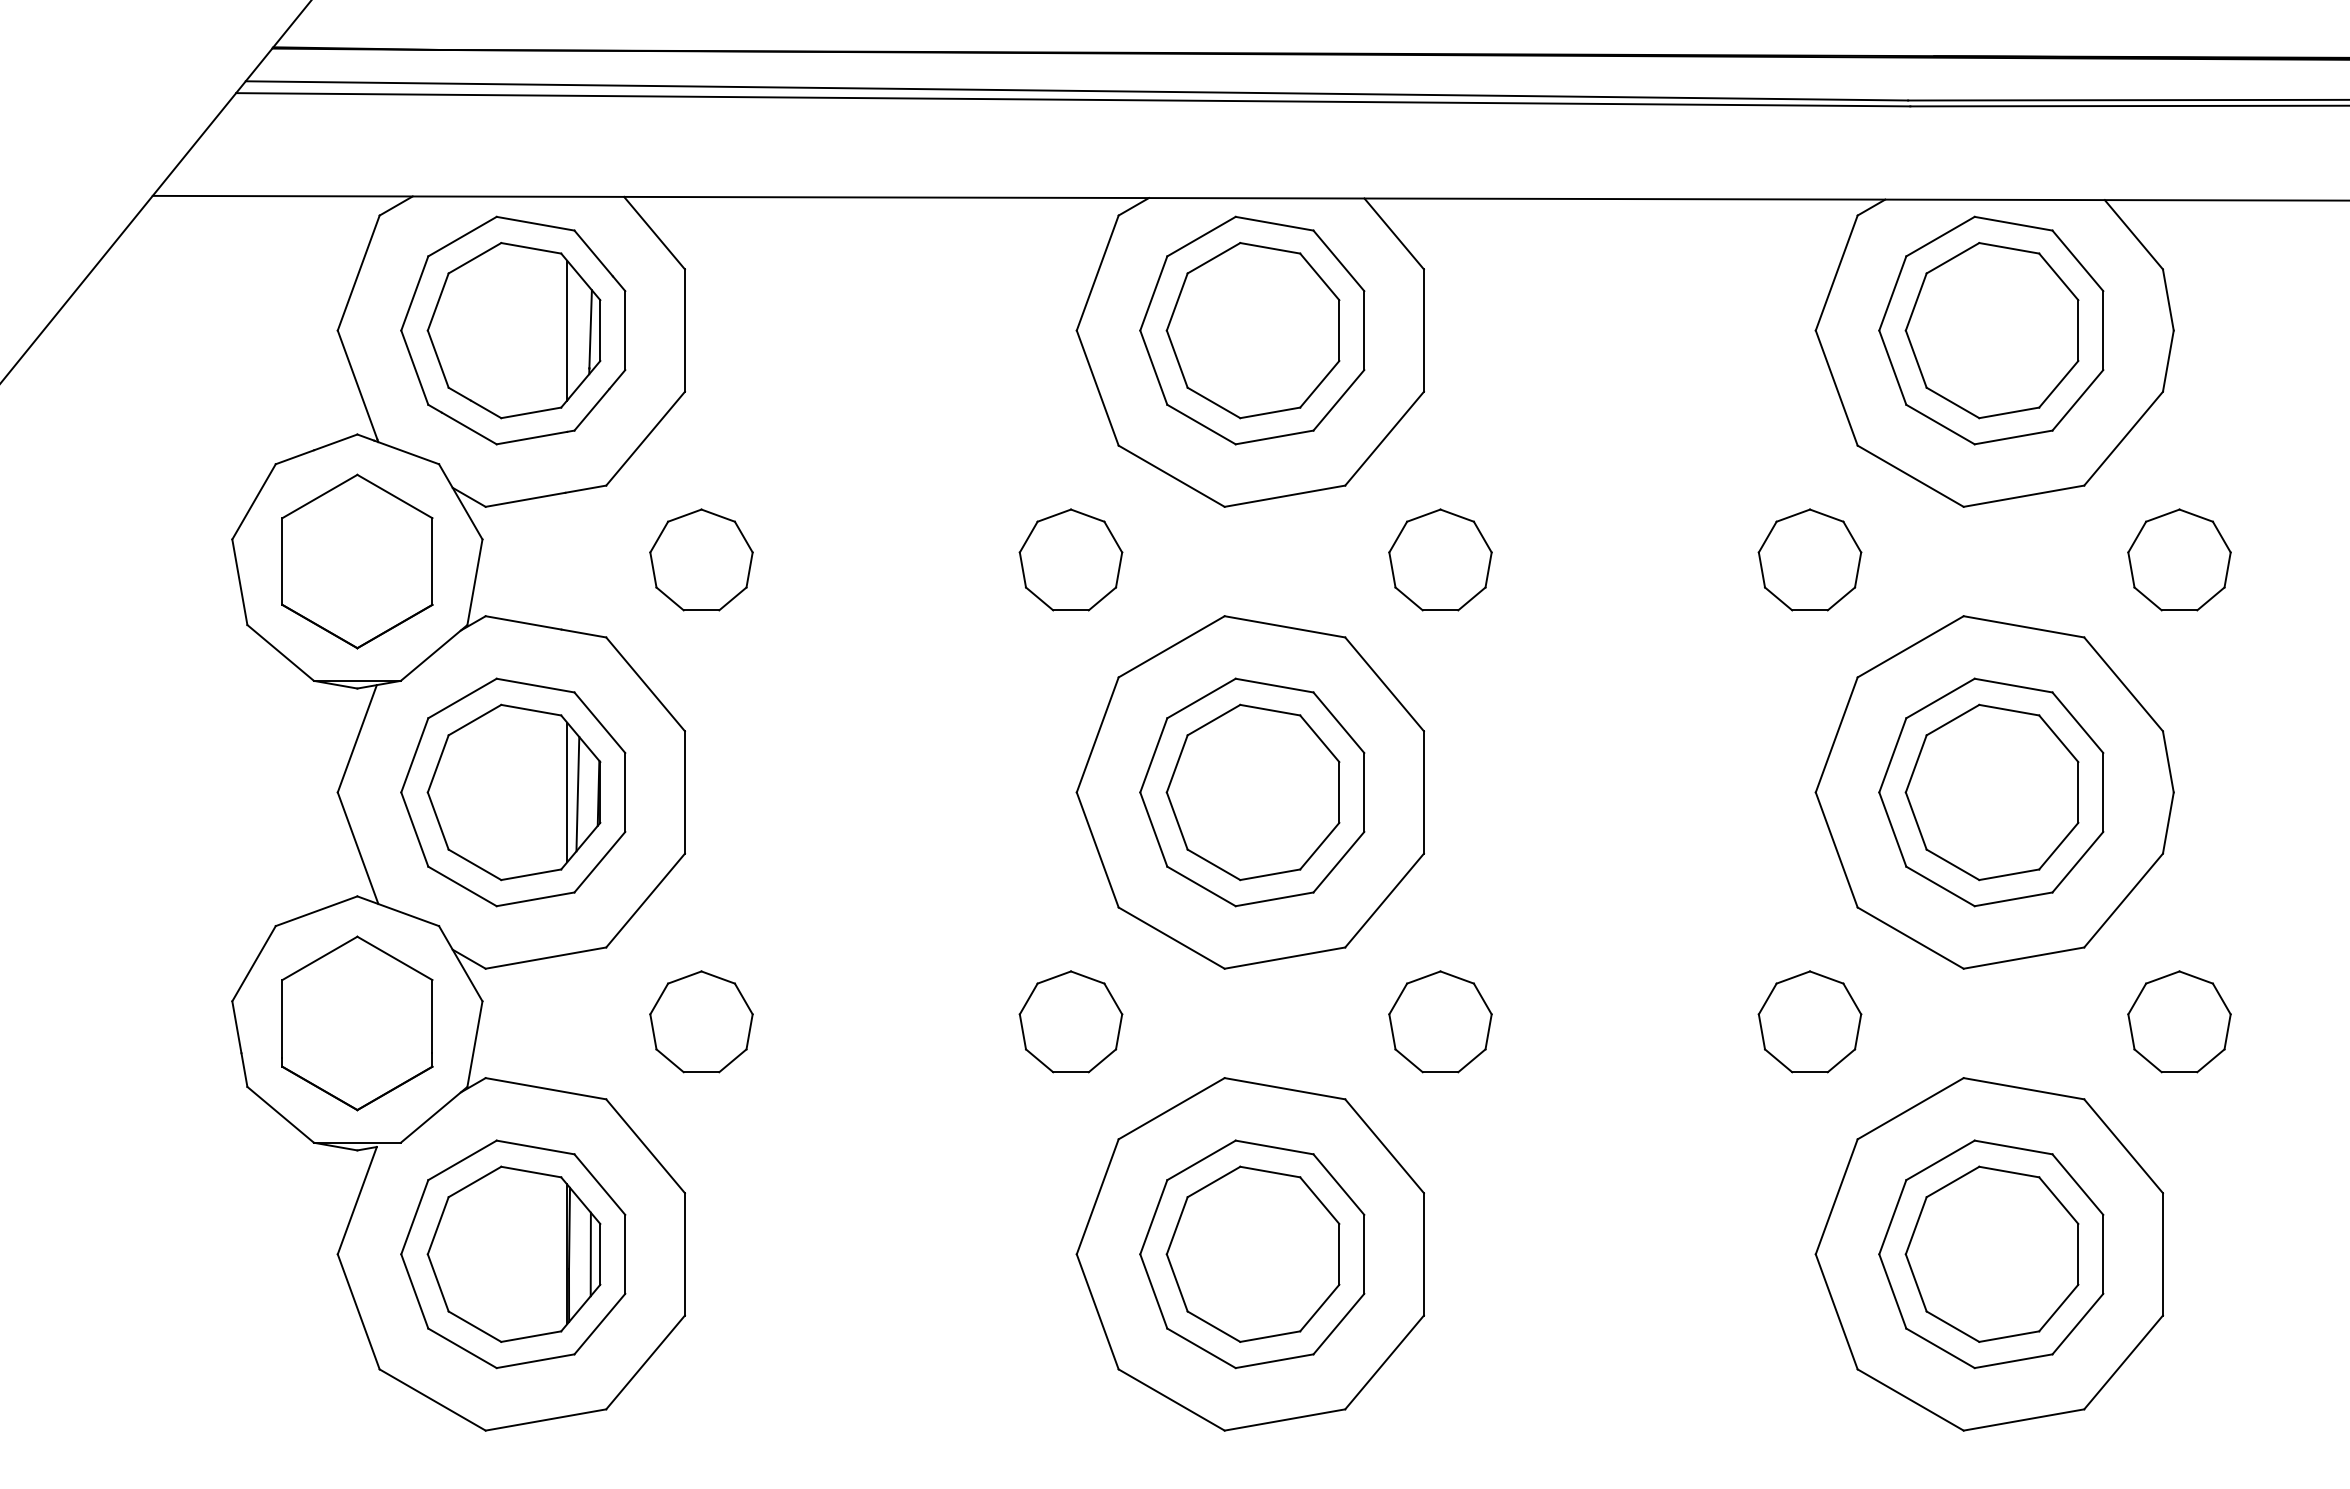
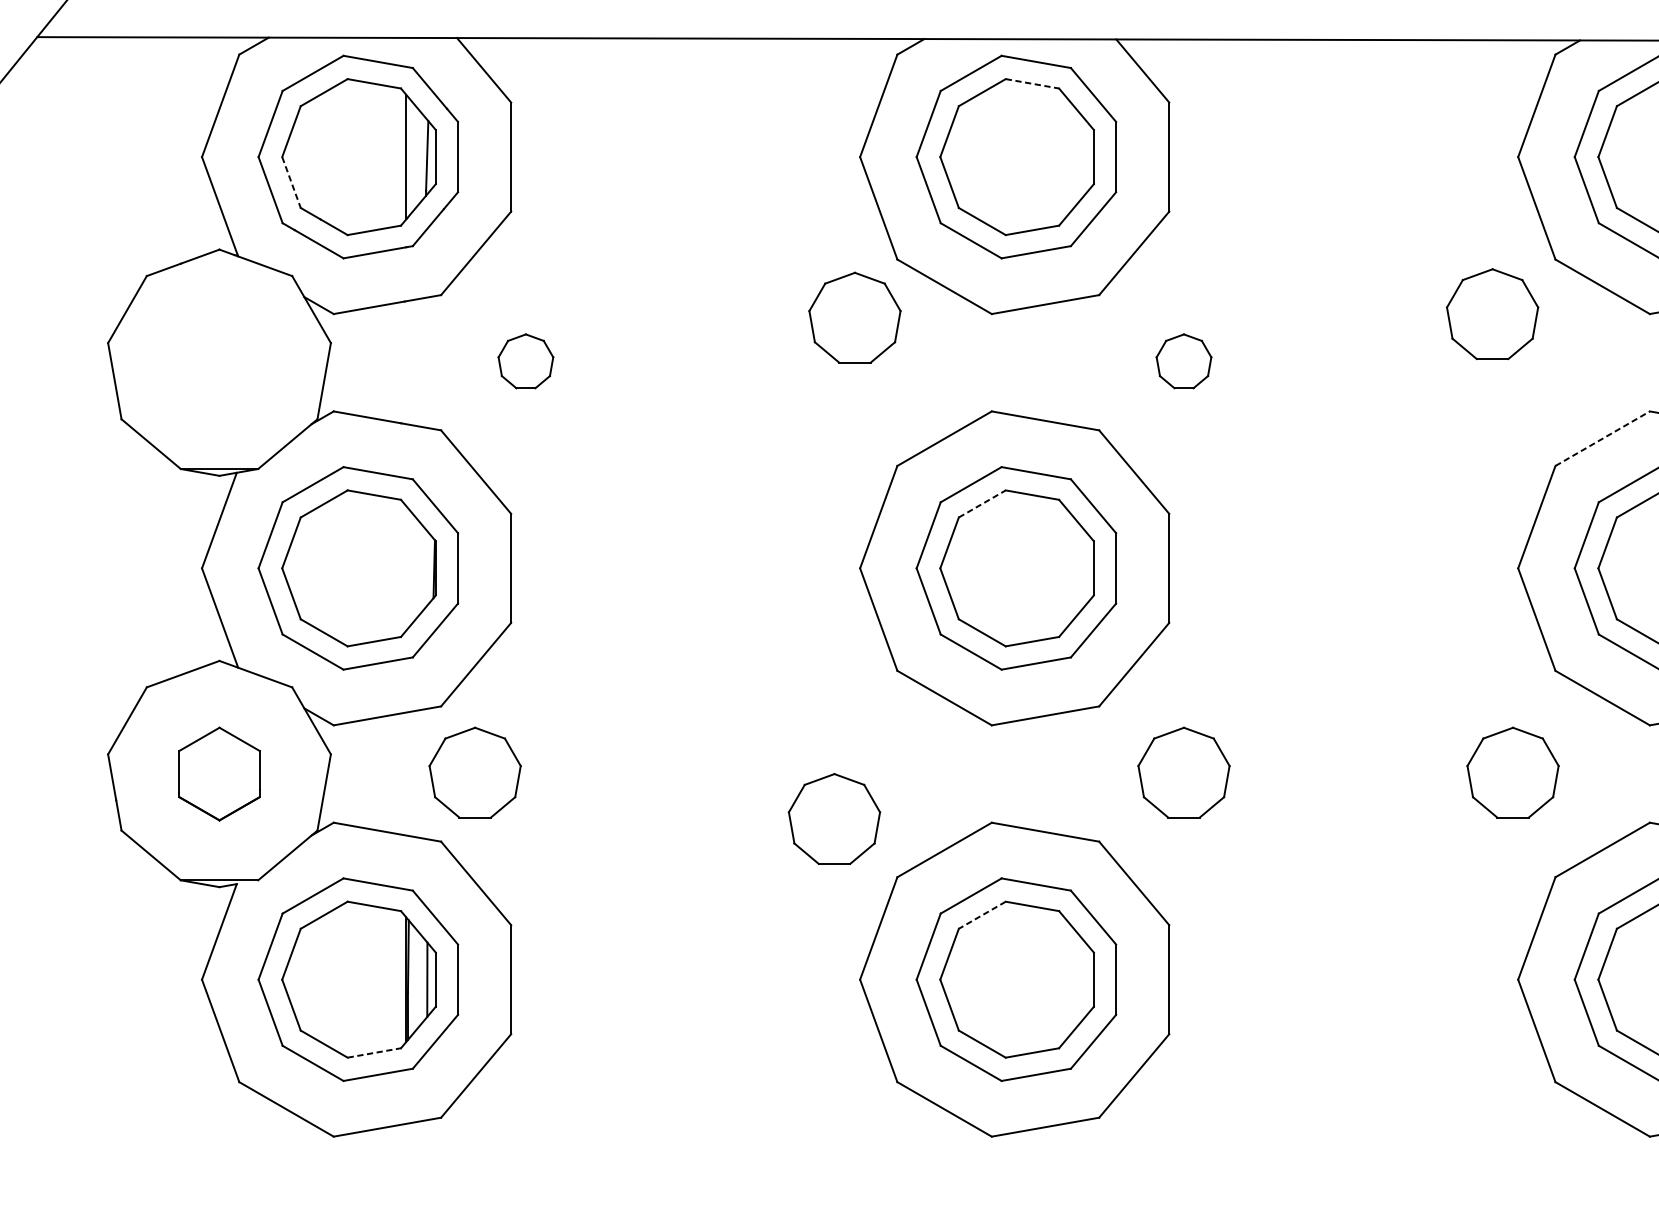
line: (1270, 248) -> (1032, 83), solid -> dashed
line: (438, 359) -> (291, 182), solid -> dashed
part: (701, 559) -> (525, 360), size x0.6
part: (1070, 559) -> (854, 317), moved
part: (1440, 559) -> (1184, 360), size x0.6
part: (1809, 559) -> (1492, 313), moved
part: (357, 561) -> (219, 362), removed
line: (1911, 646) -> (1603, 438), solid -> dashed
line: (1214, 719) -> (982, 503), solid -> dashed
line: (567, 792) -> (406, 568), removed
line: (577, 794) -> (415, 570), removed
part: (701, 1021) -> (475, 772), moved
part: (1070, 1021) -> (834, 818), moved
part: (357, 1023) -> (219, 774), size x0.6
line: (1213, 1182) -> (981, 915), solid -> dashed
line: (531, 1336) -> (374, 1052), solid -> dashed

